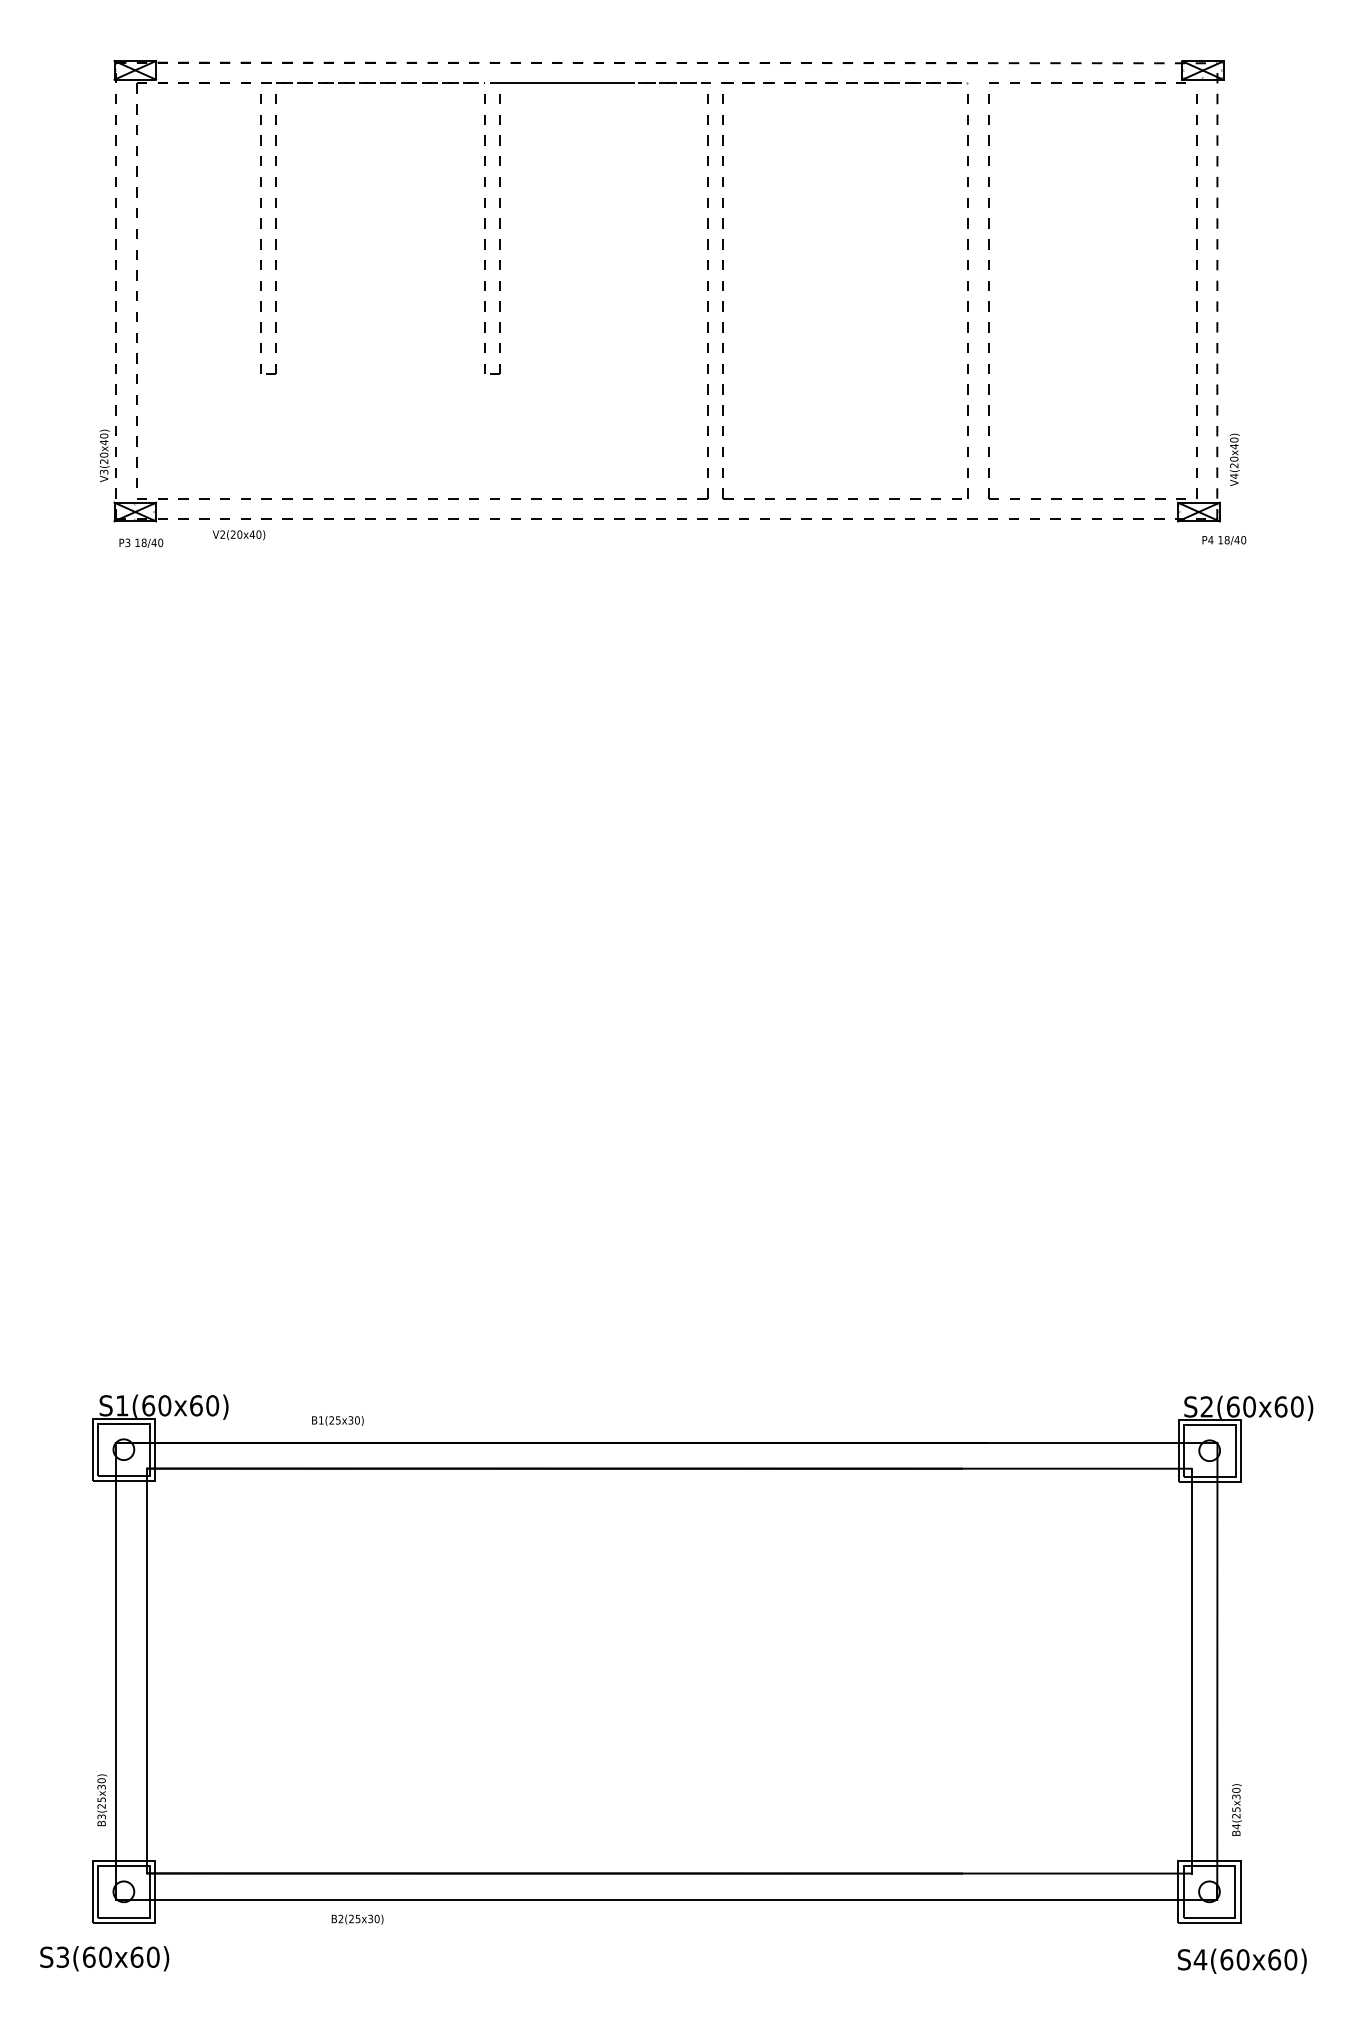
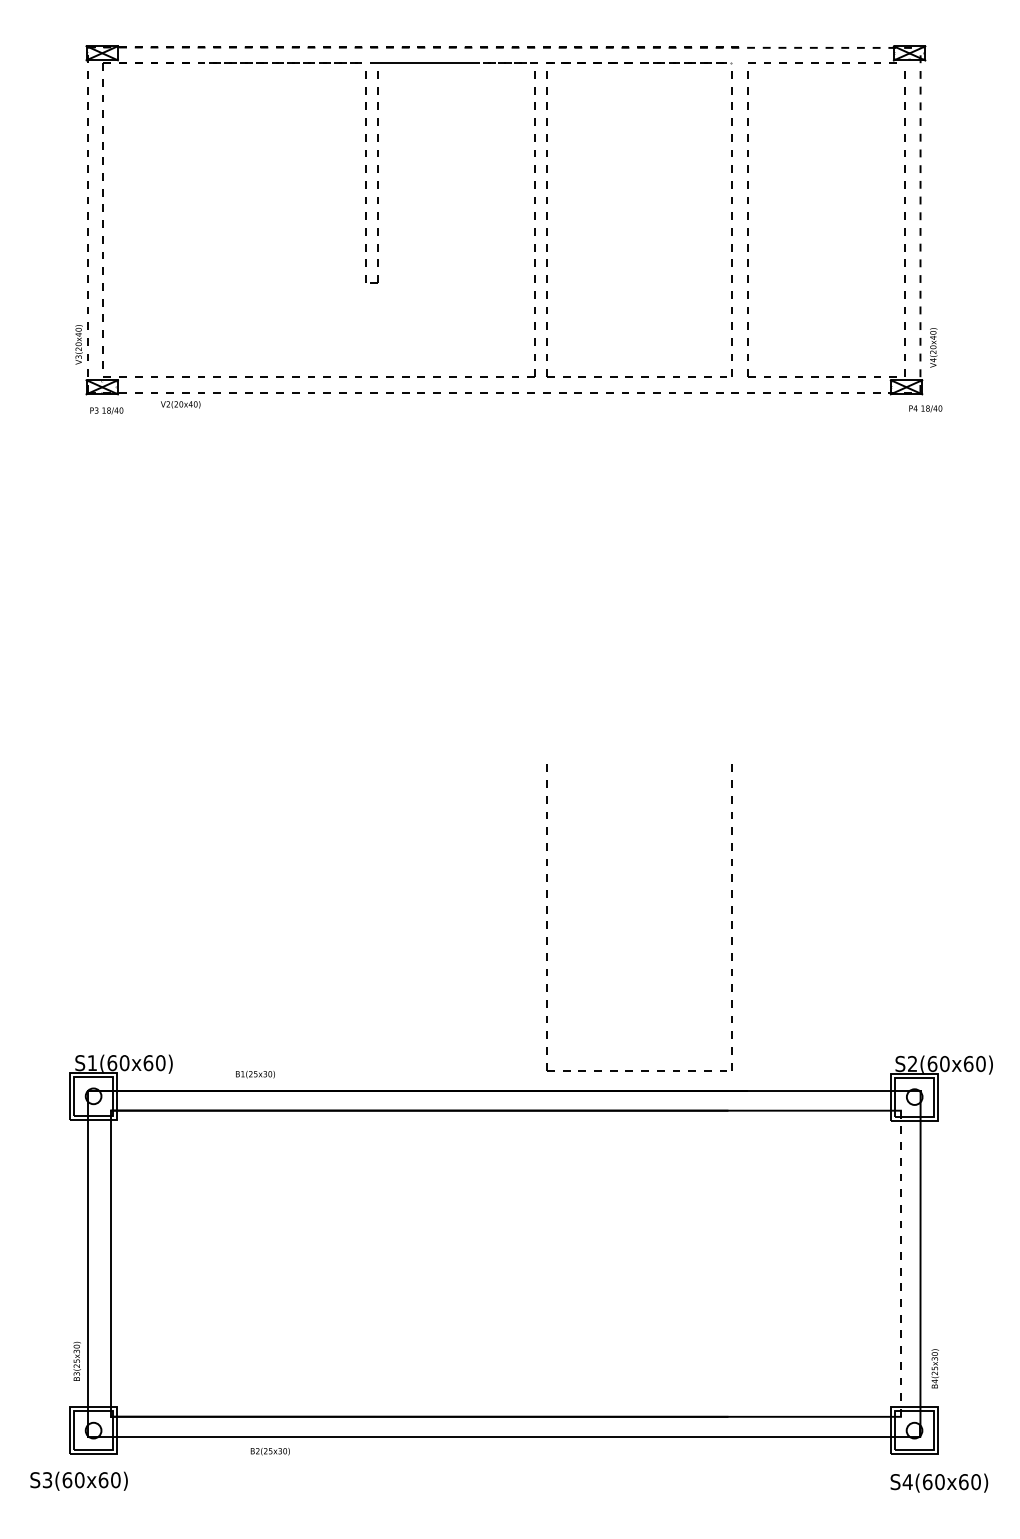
part: (261, 239) -> (197, 181), removed
part: (723, 1218) -> (547, 921), added
line: (1191, 1670) -> (900, 1263), solid -> dashed

